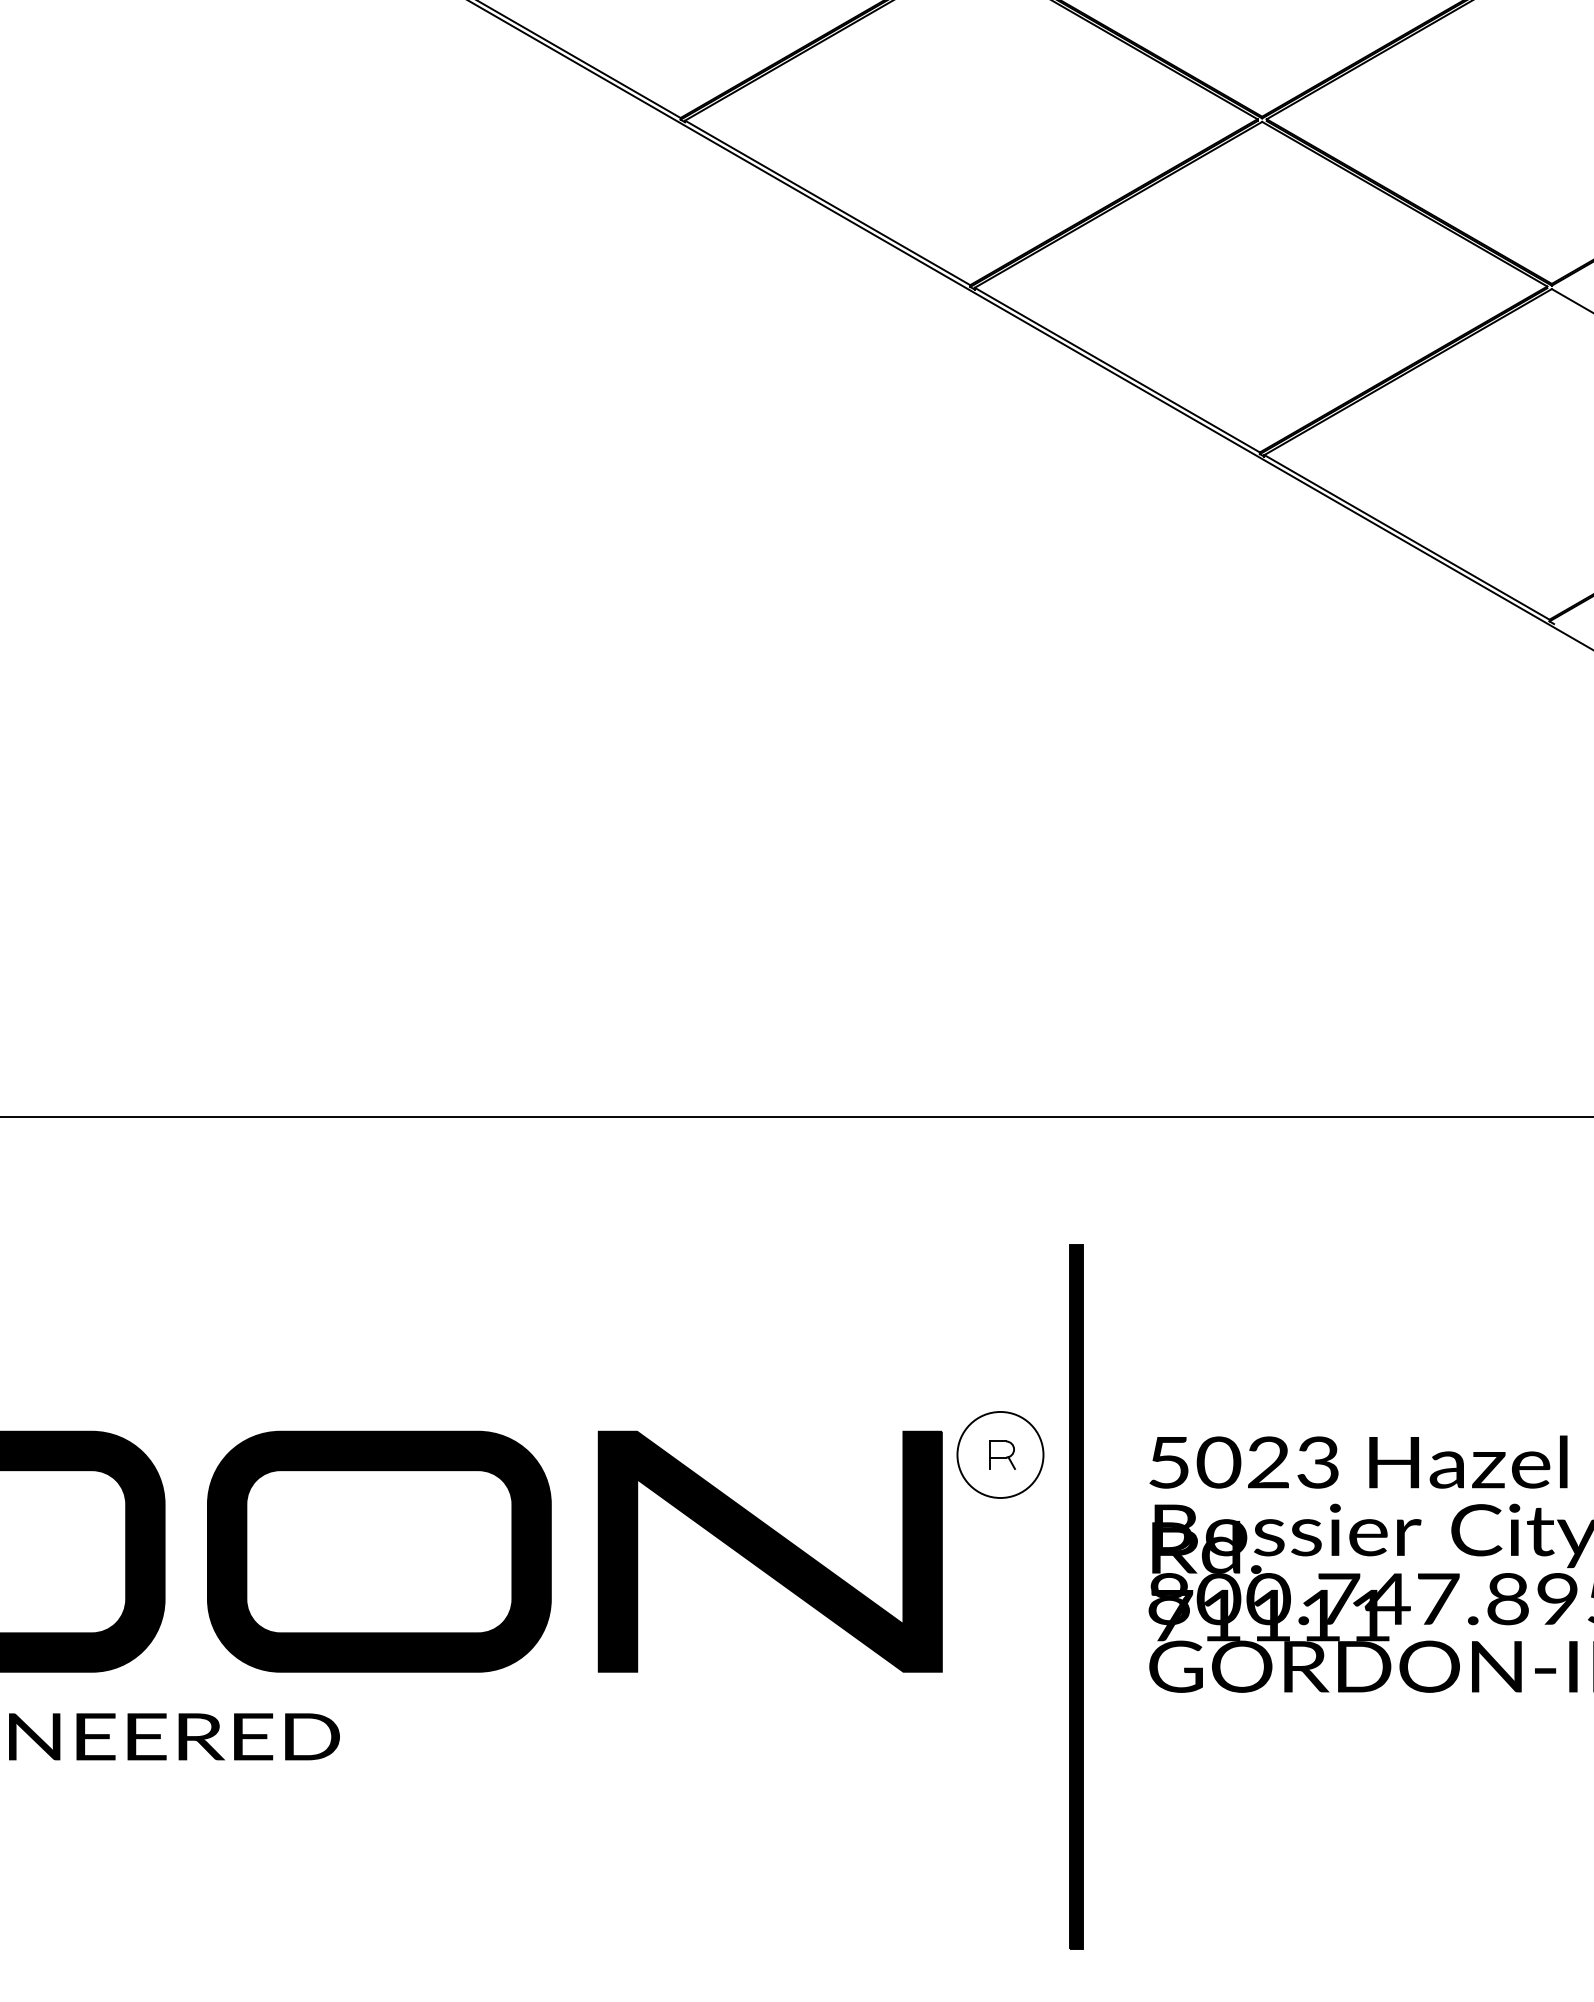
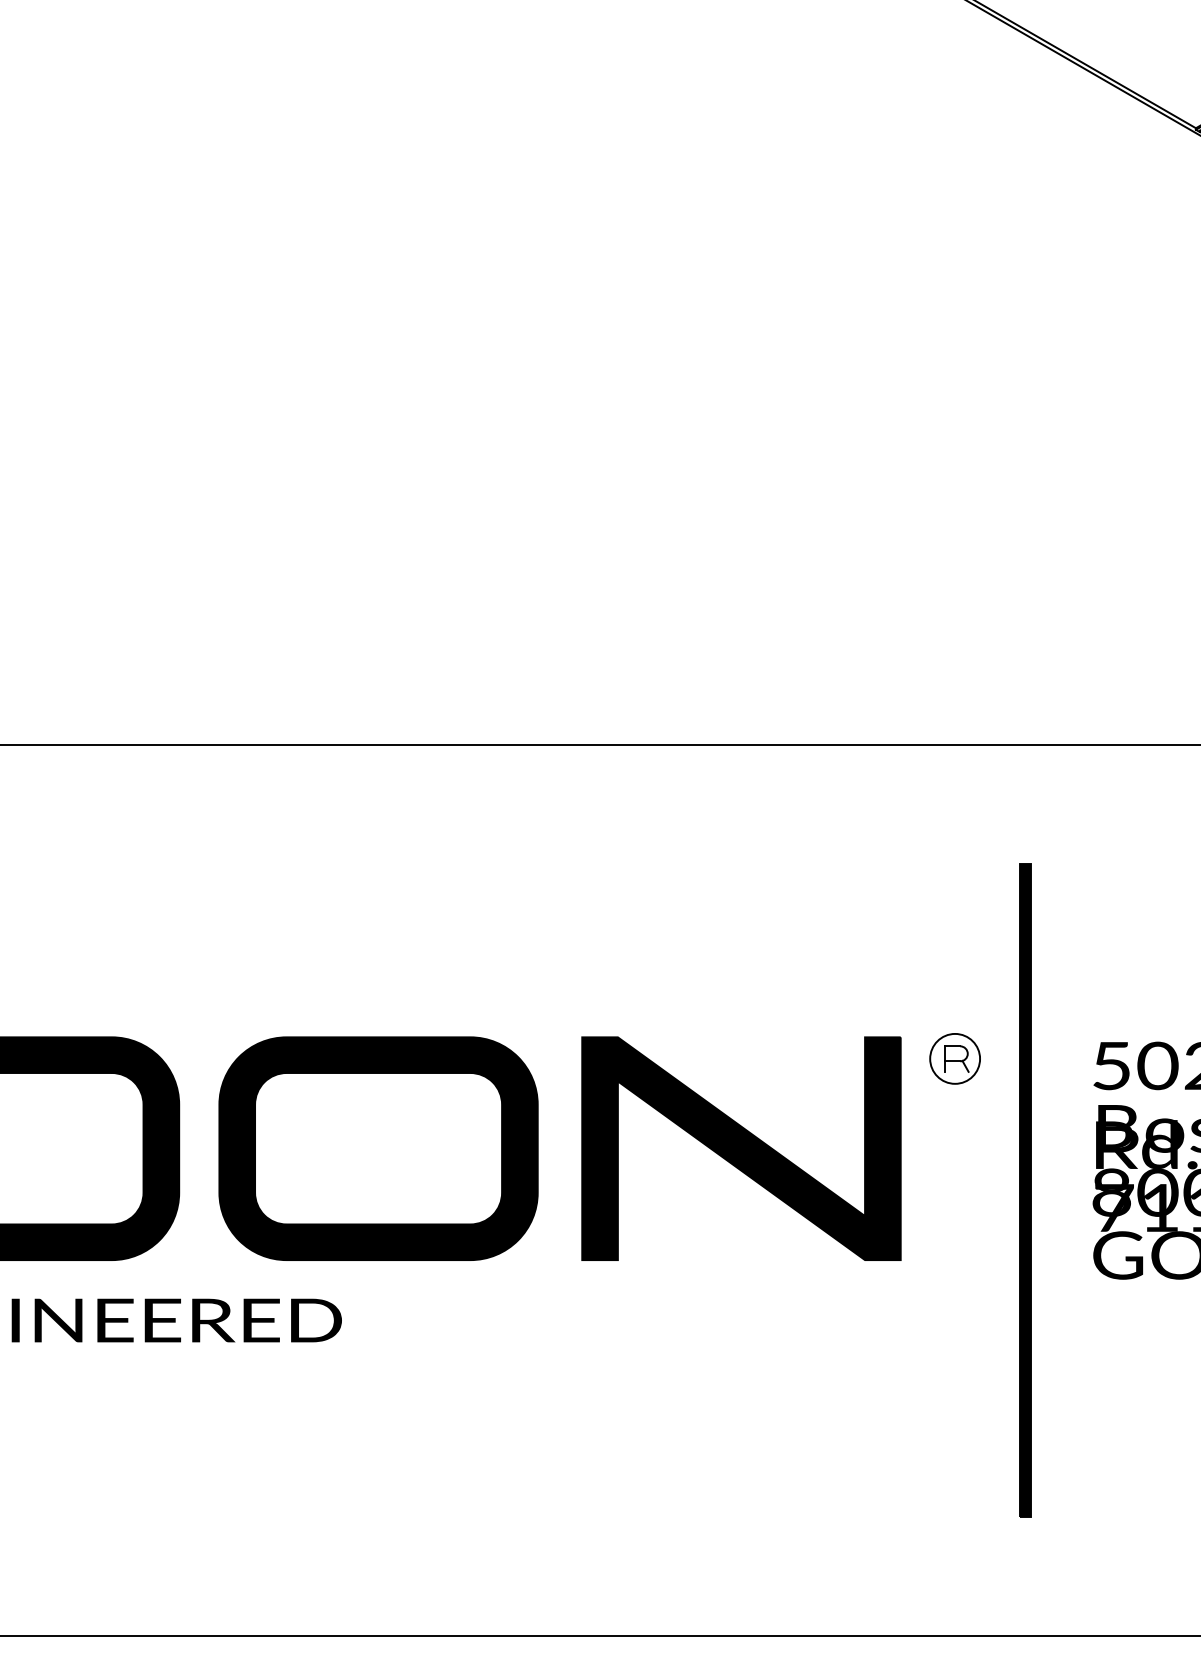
circle: (1000, 1454) -> (955, 1058), size x0.62

